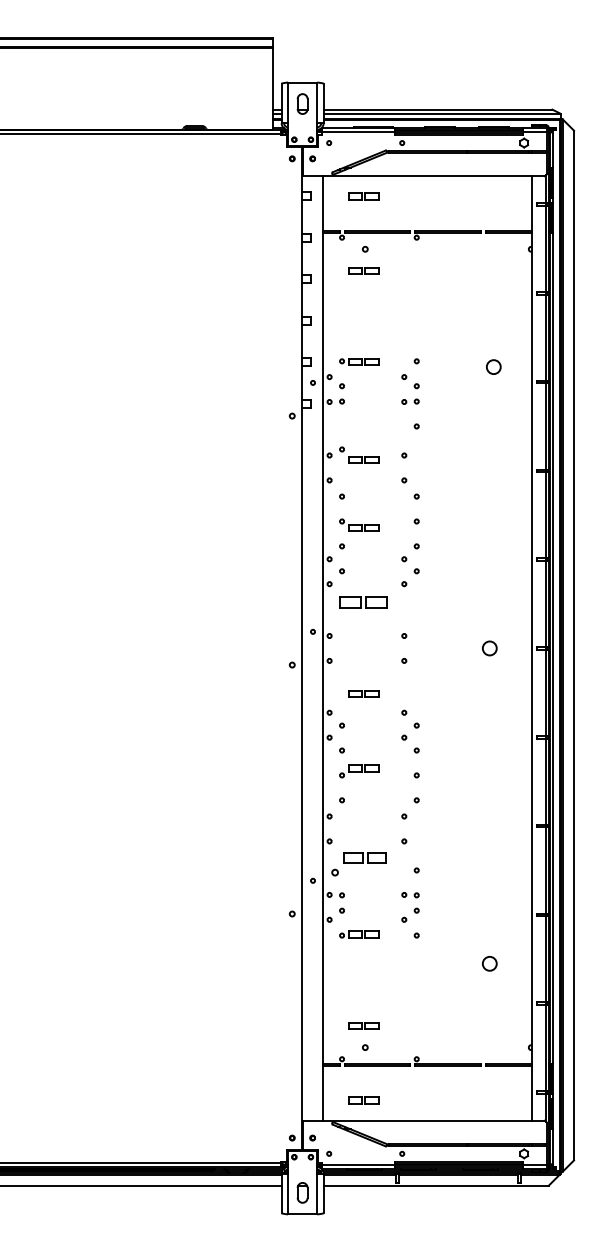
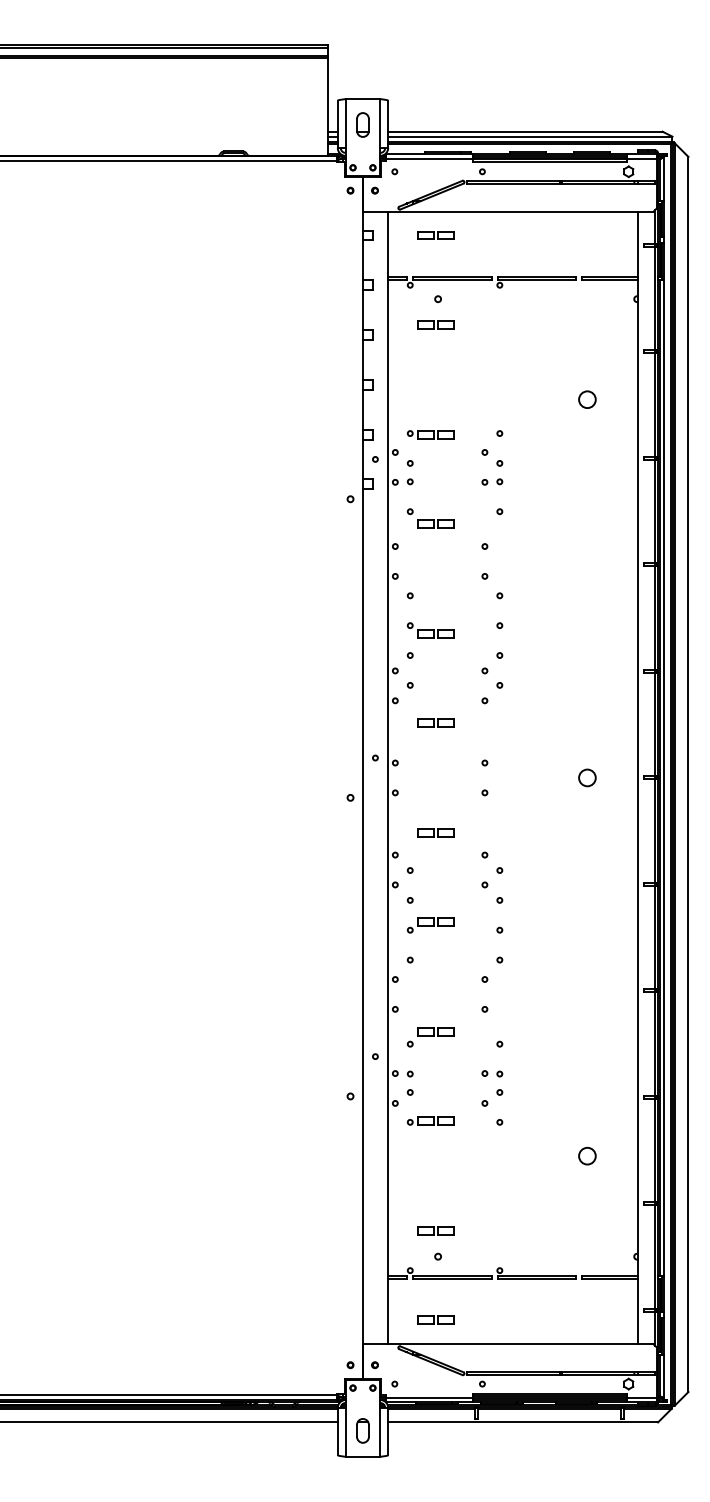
circle: (493, 366) -> (587, 398), moved
part: (359, 454) -> (431, 517), moved
part: (363, 602) -> (435, 722), size x0.62
part: (359, 864) -> (431, 1037), size x0.71

